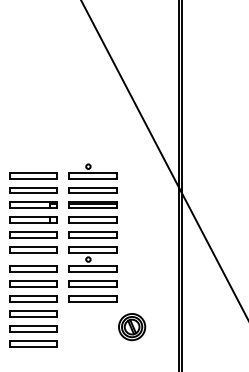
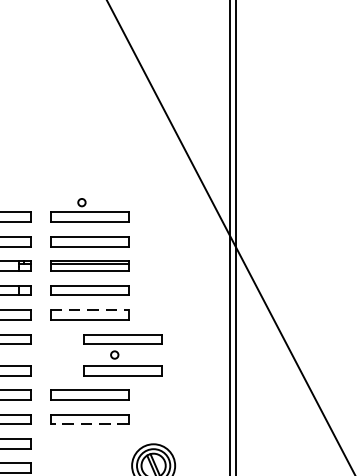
line: (93, 232) -> (90, 310), solid -> dashed
part: (92, 259) -> (121, 354), moved
line: (93, 301) -> (90, 423), solid -> dashed

